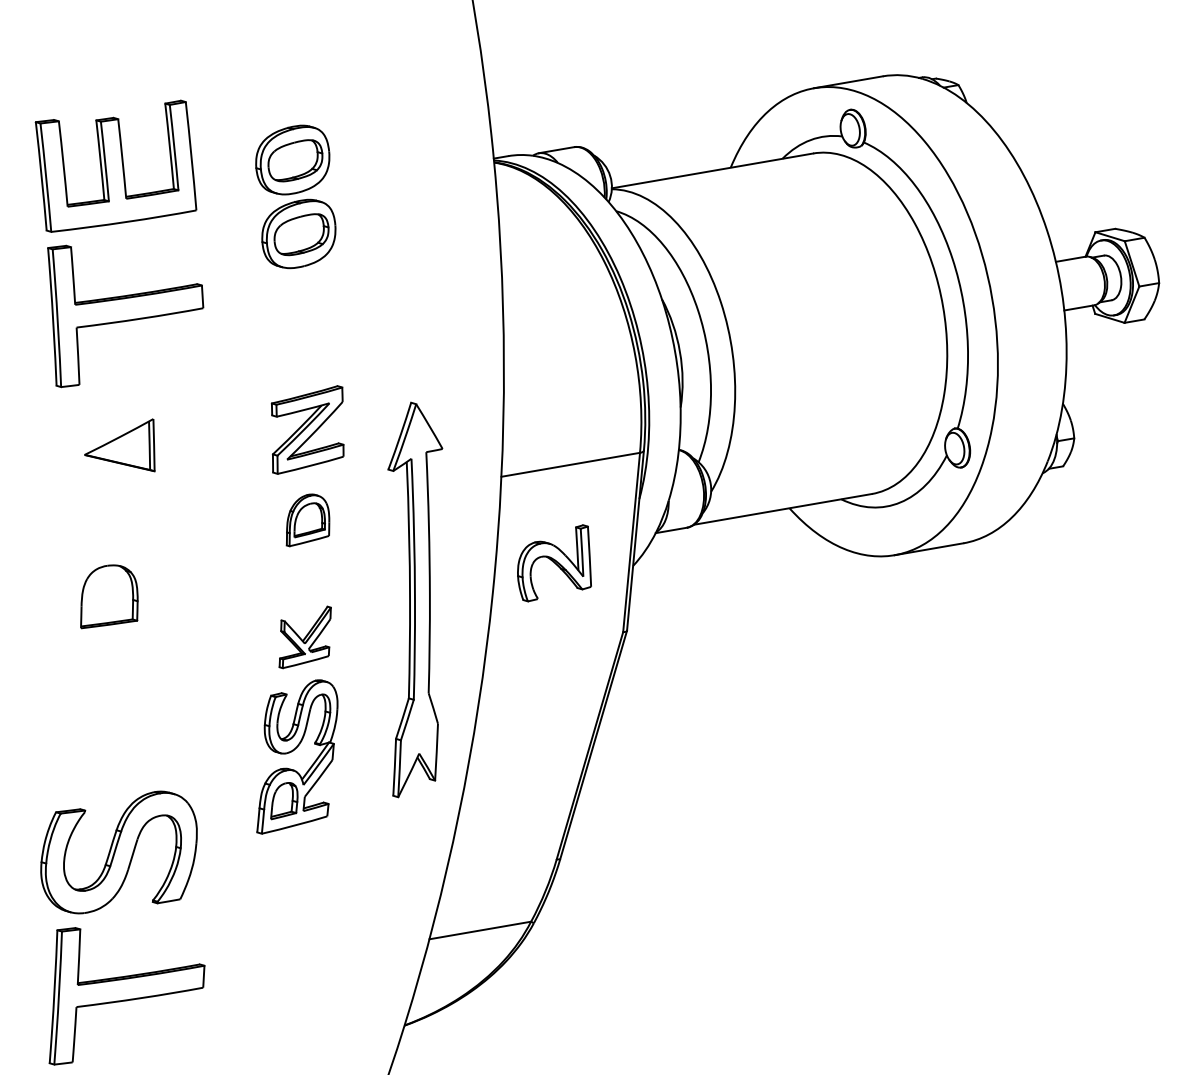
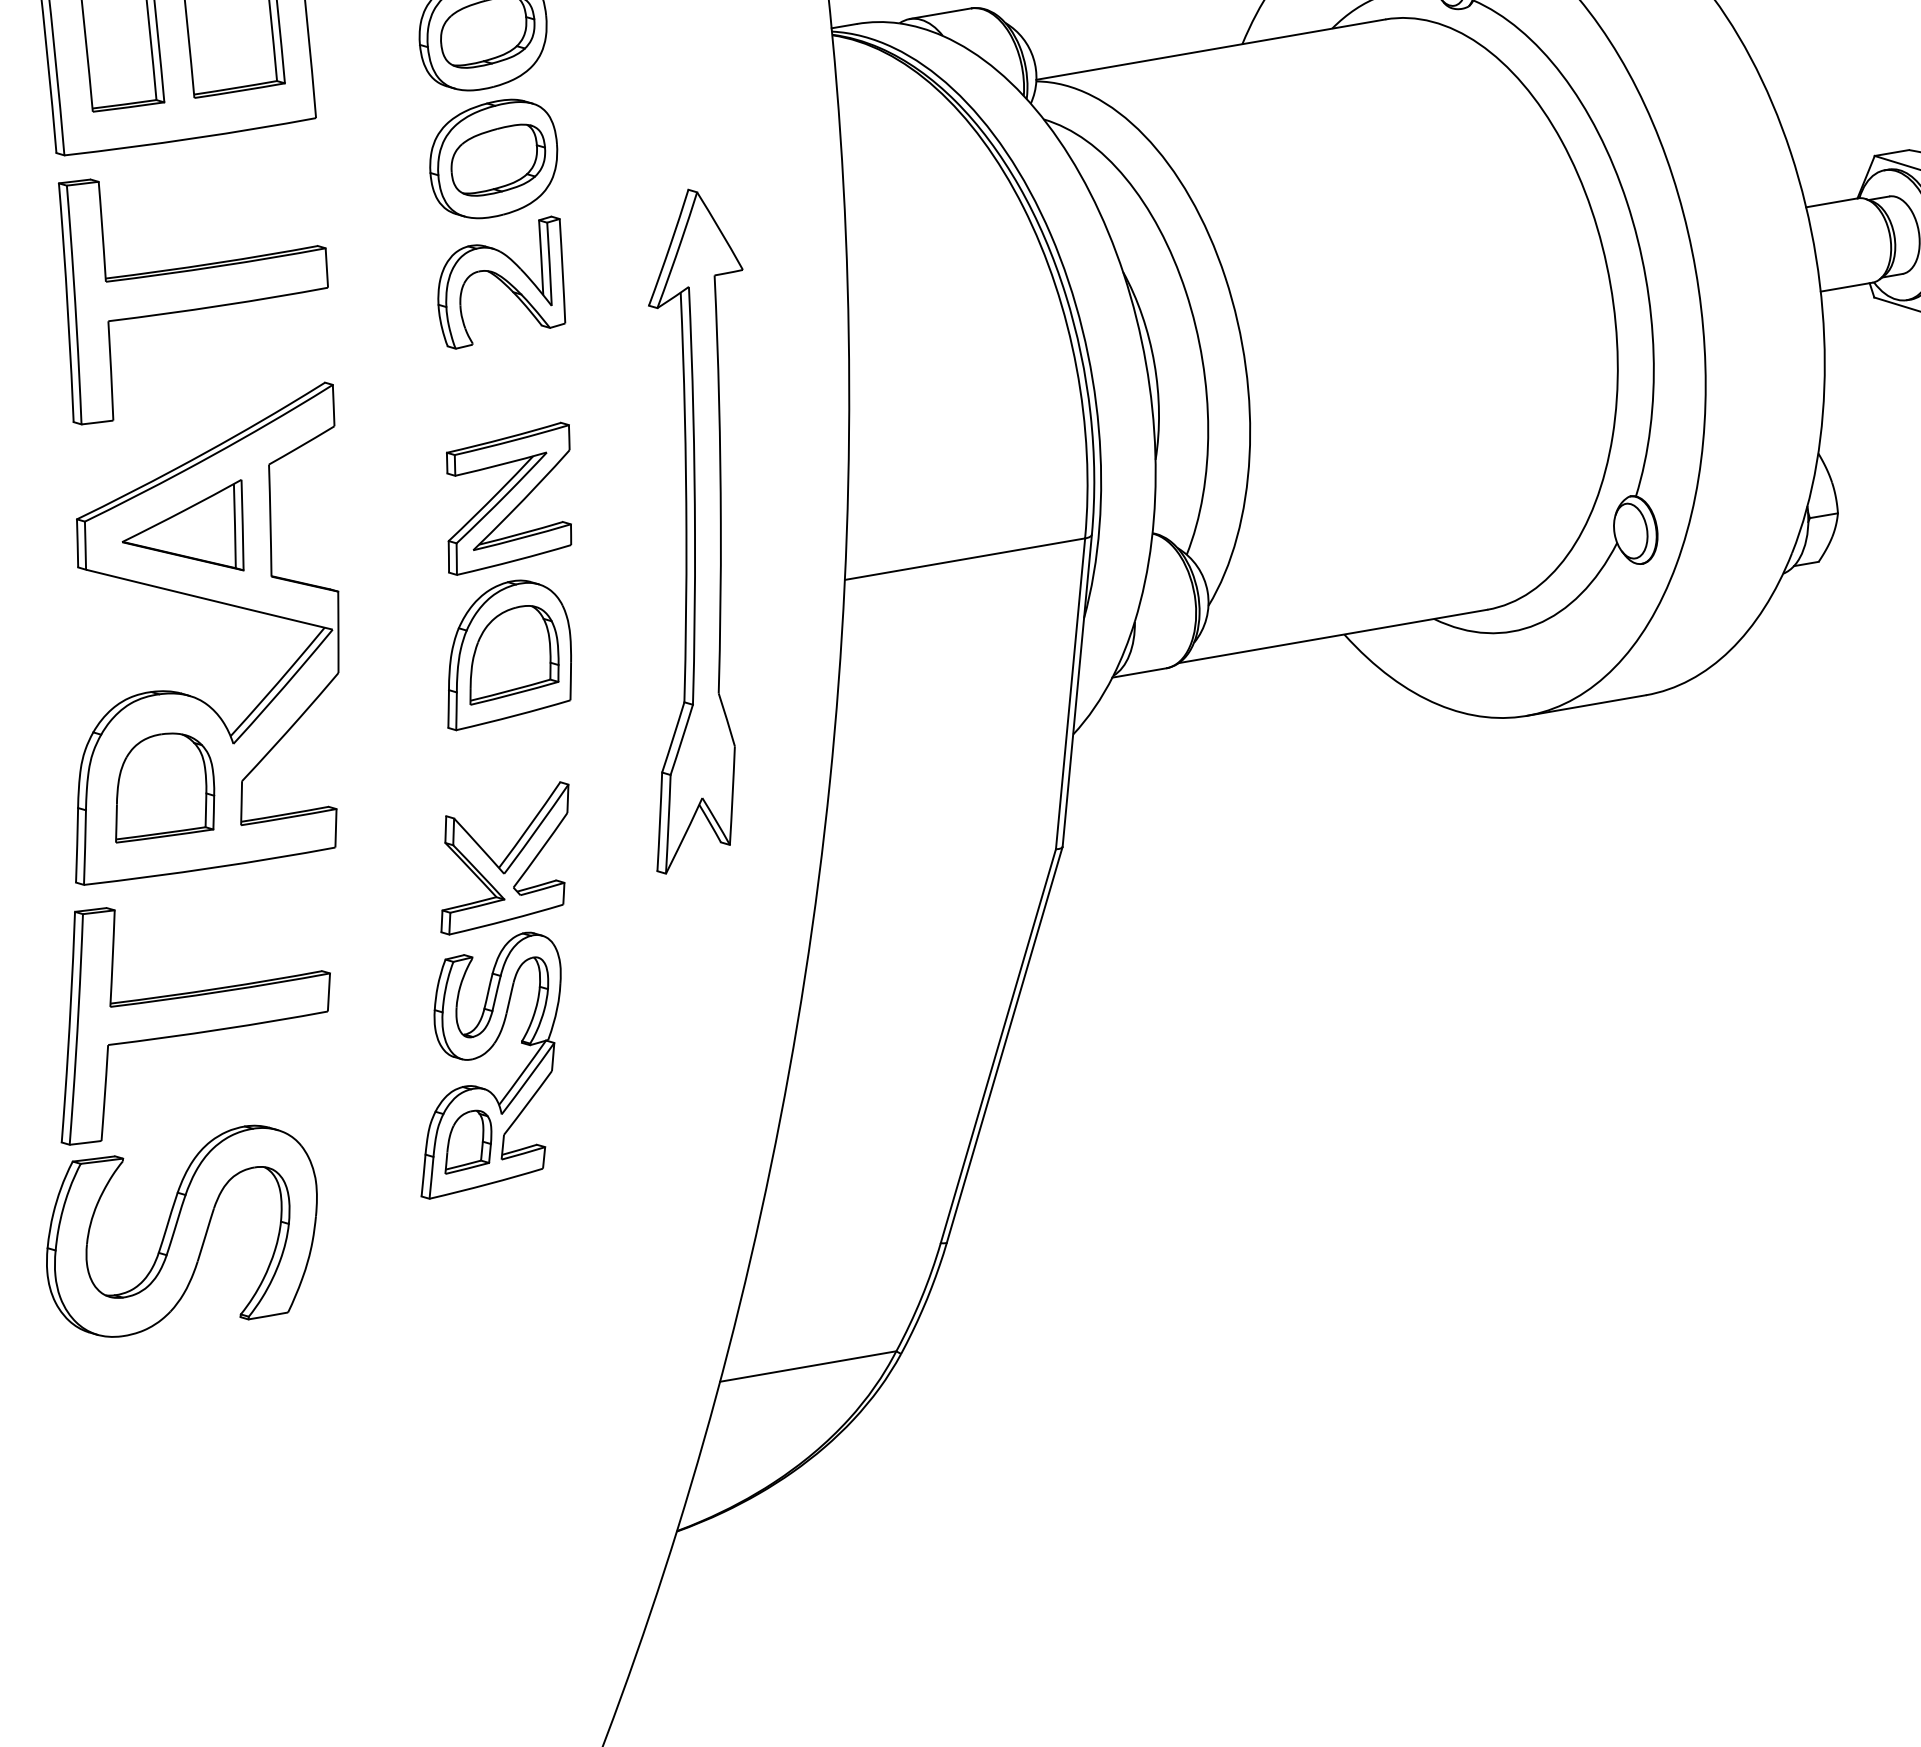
part: (138, 490) -> (215, 603), added
part: (307, 520) -> (508, 655), size x1.67
part: (554, 563) -> (501, 282), moved
part: (415, 599) -> (695, 530), moved
part: (304, 637) -> (503, 858), size x1.43
part: (126, 996) -> (194, 1026), moved

